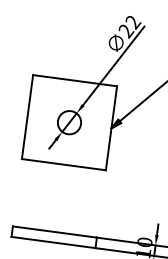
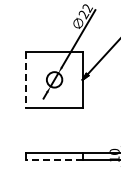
line: (27, 118) -> (26, 80), solid -> dashed
line: (53, 243) -> (54, 160), solid -> dashed

